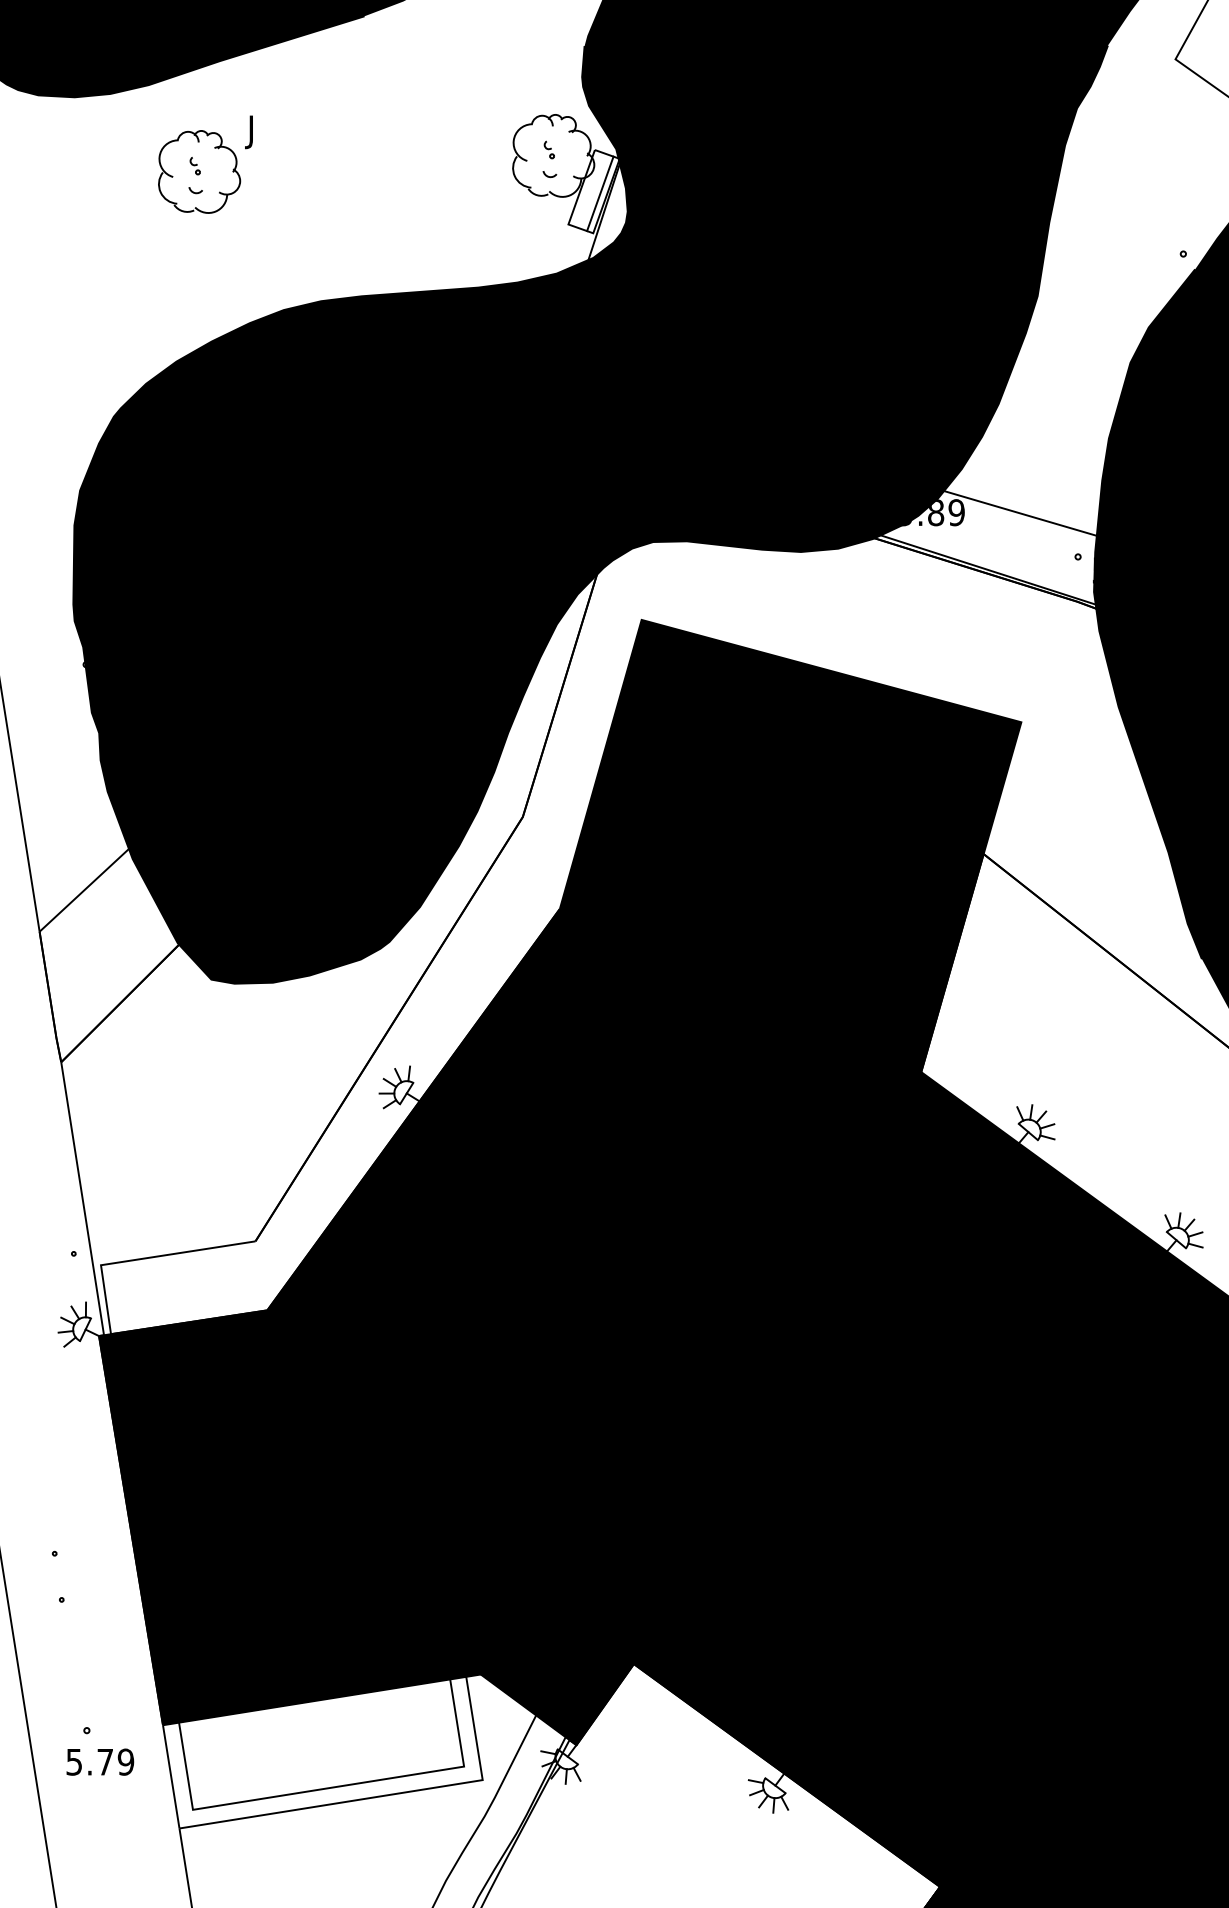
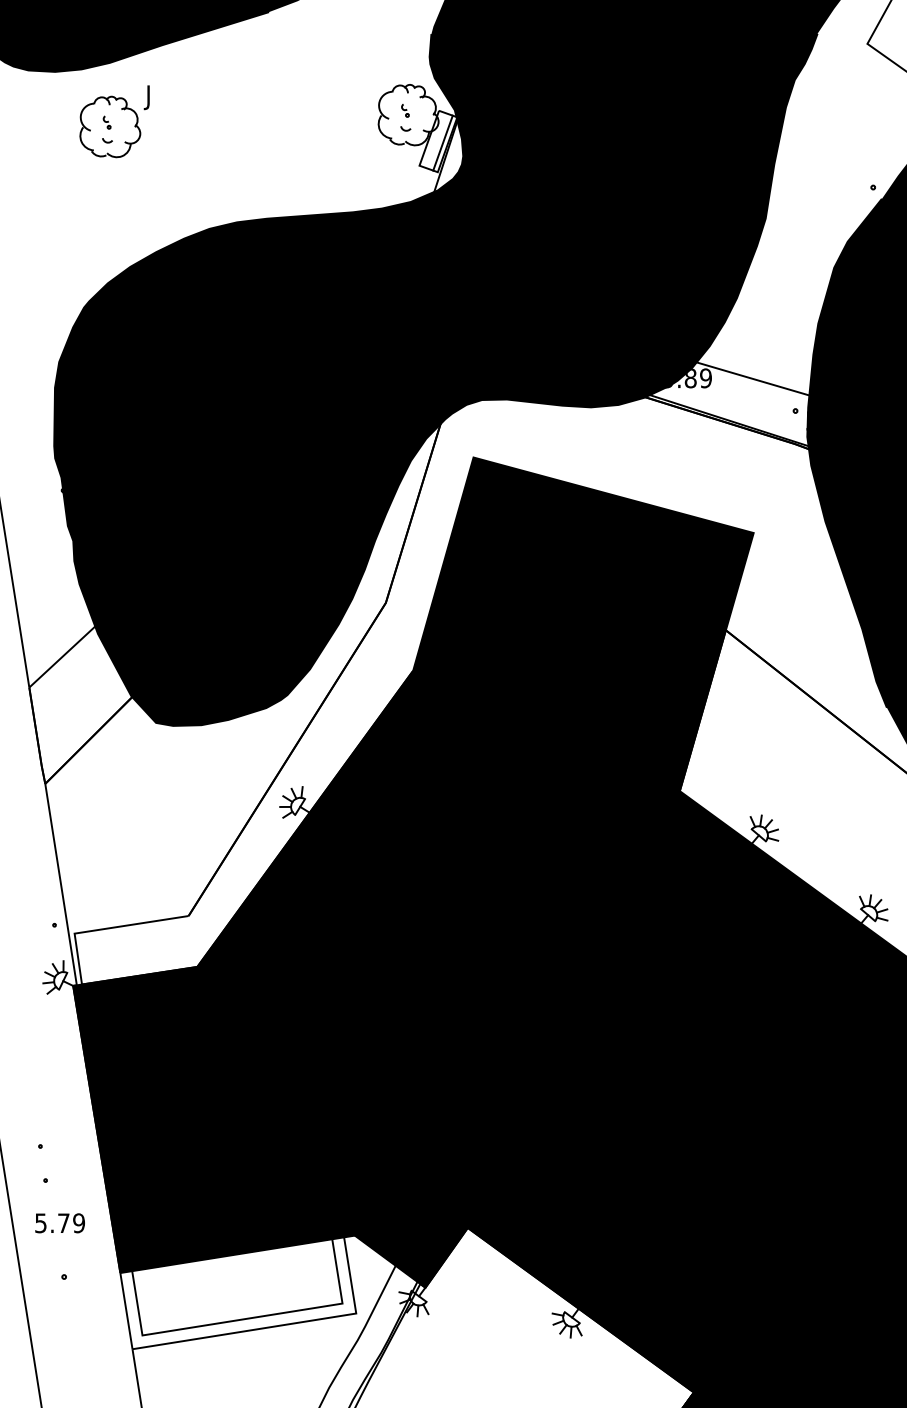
part: (205, 164) -> (114, 121), moved
text: (99, 1762) -> (59, 1223), moved

